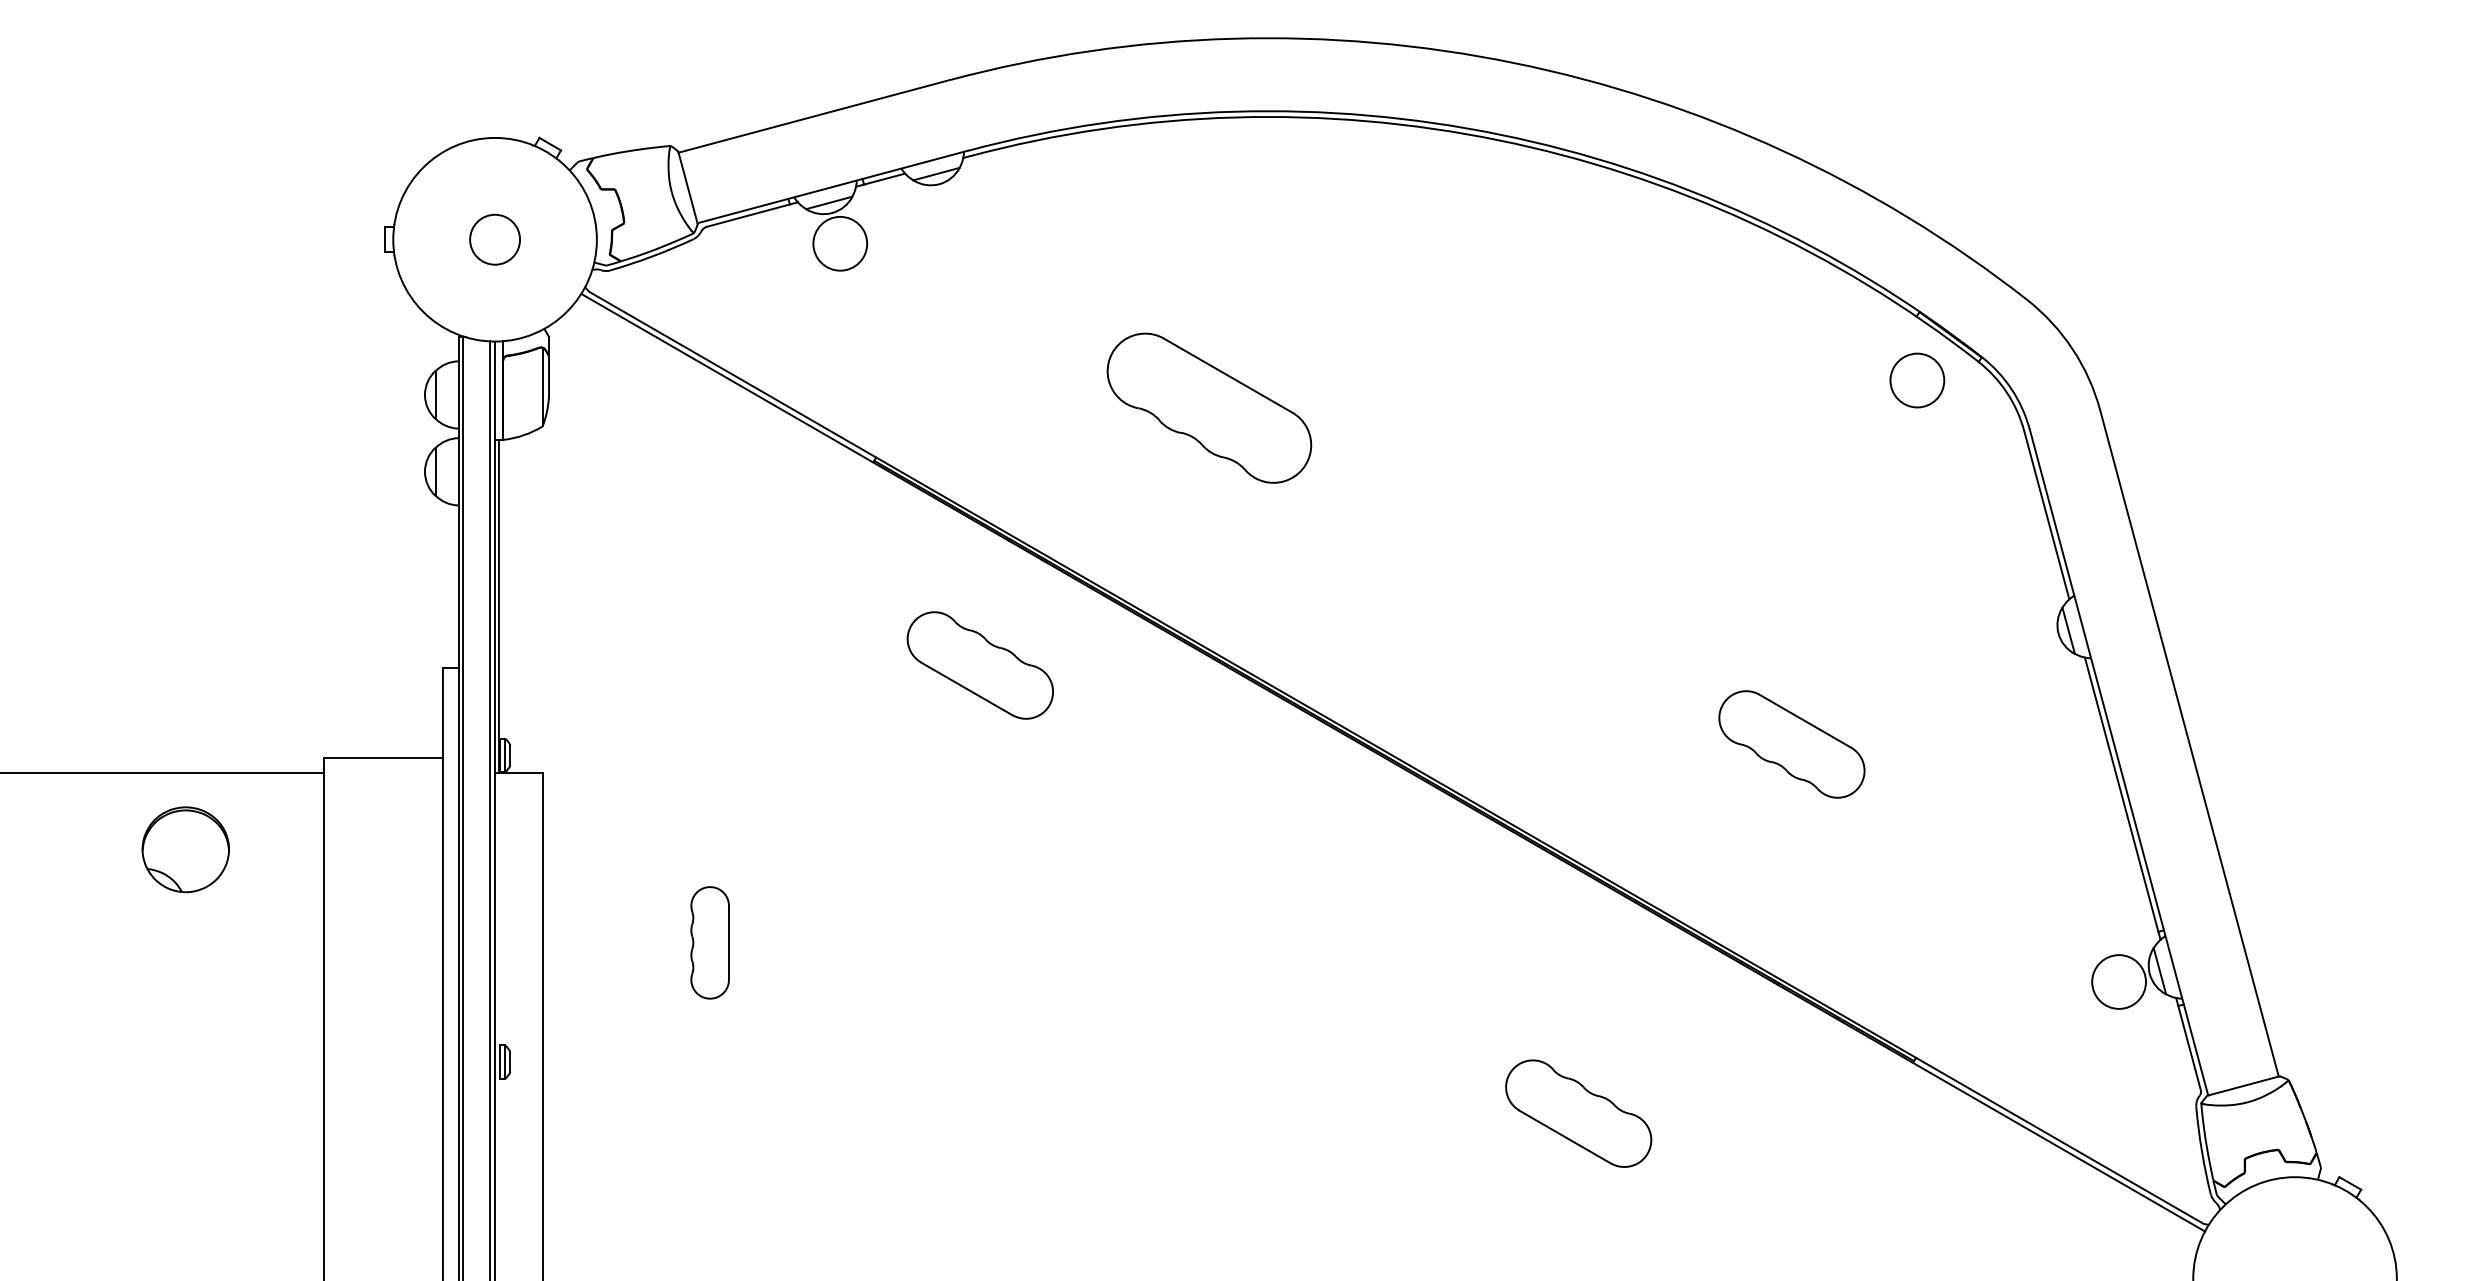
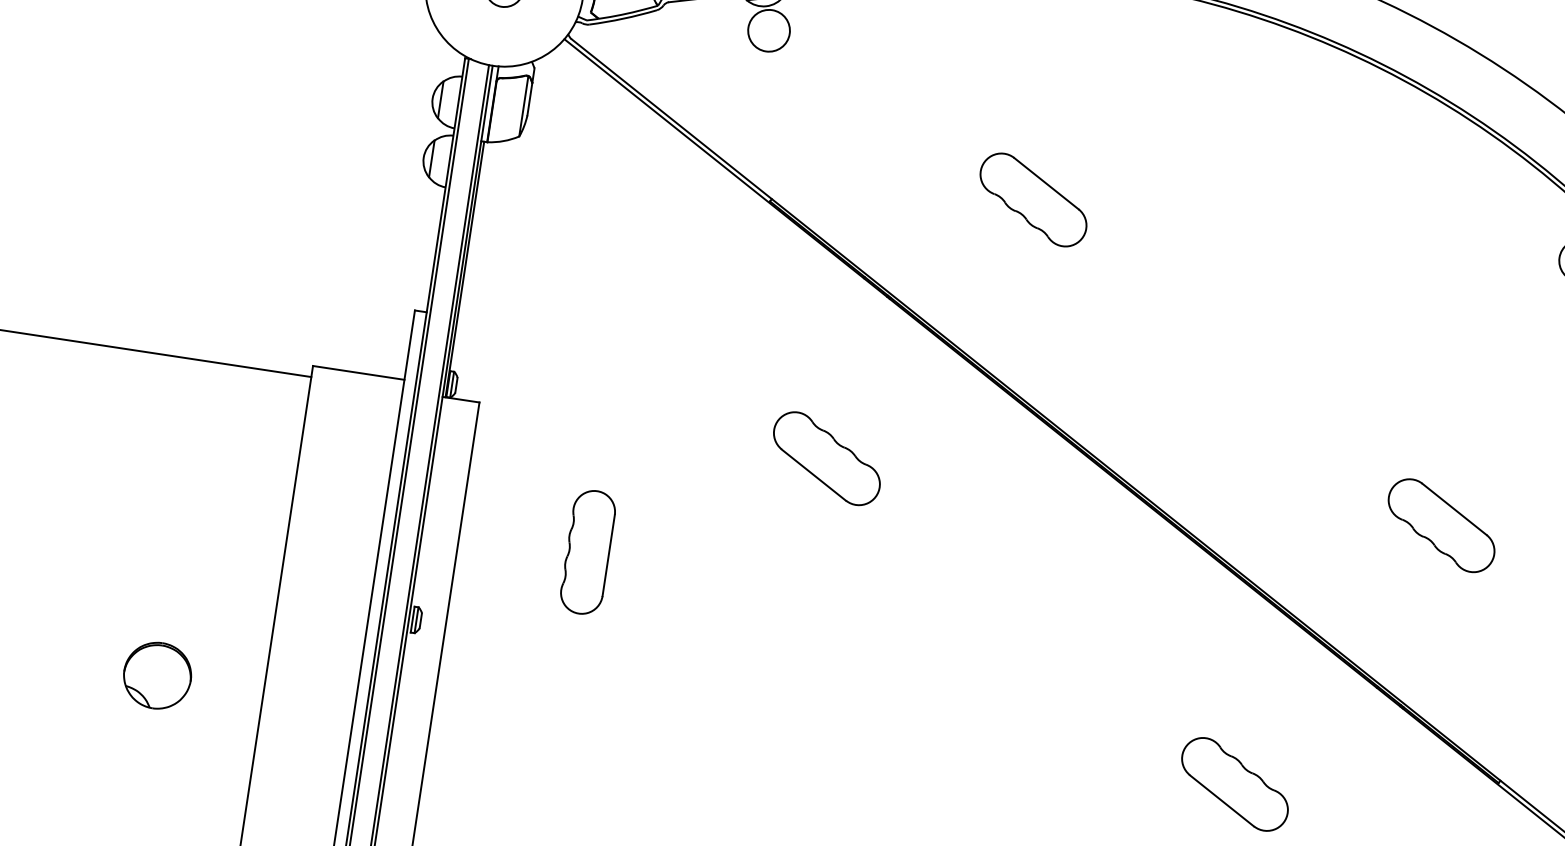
part: (1209, 408) -> (1033, 200), size x0.71
part: (979, 665) -> (826, 458), moved
part: (185, 849) -> (157, 675), moved
part: (709, 942) -> (587, 552), size x1.43

